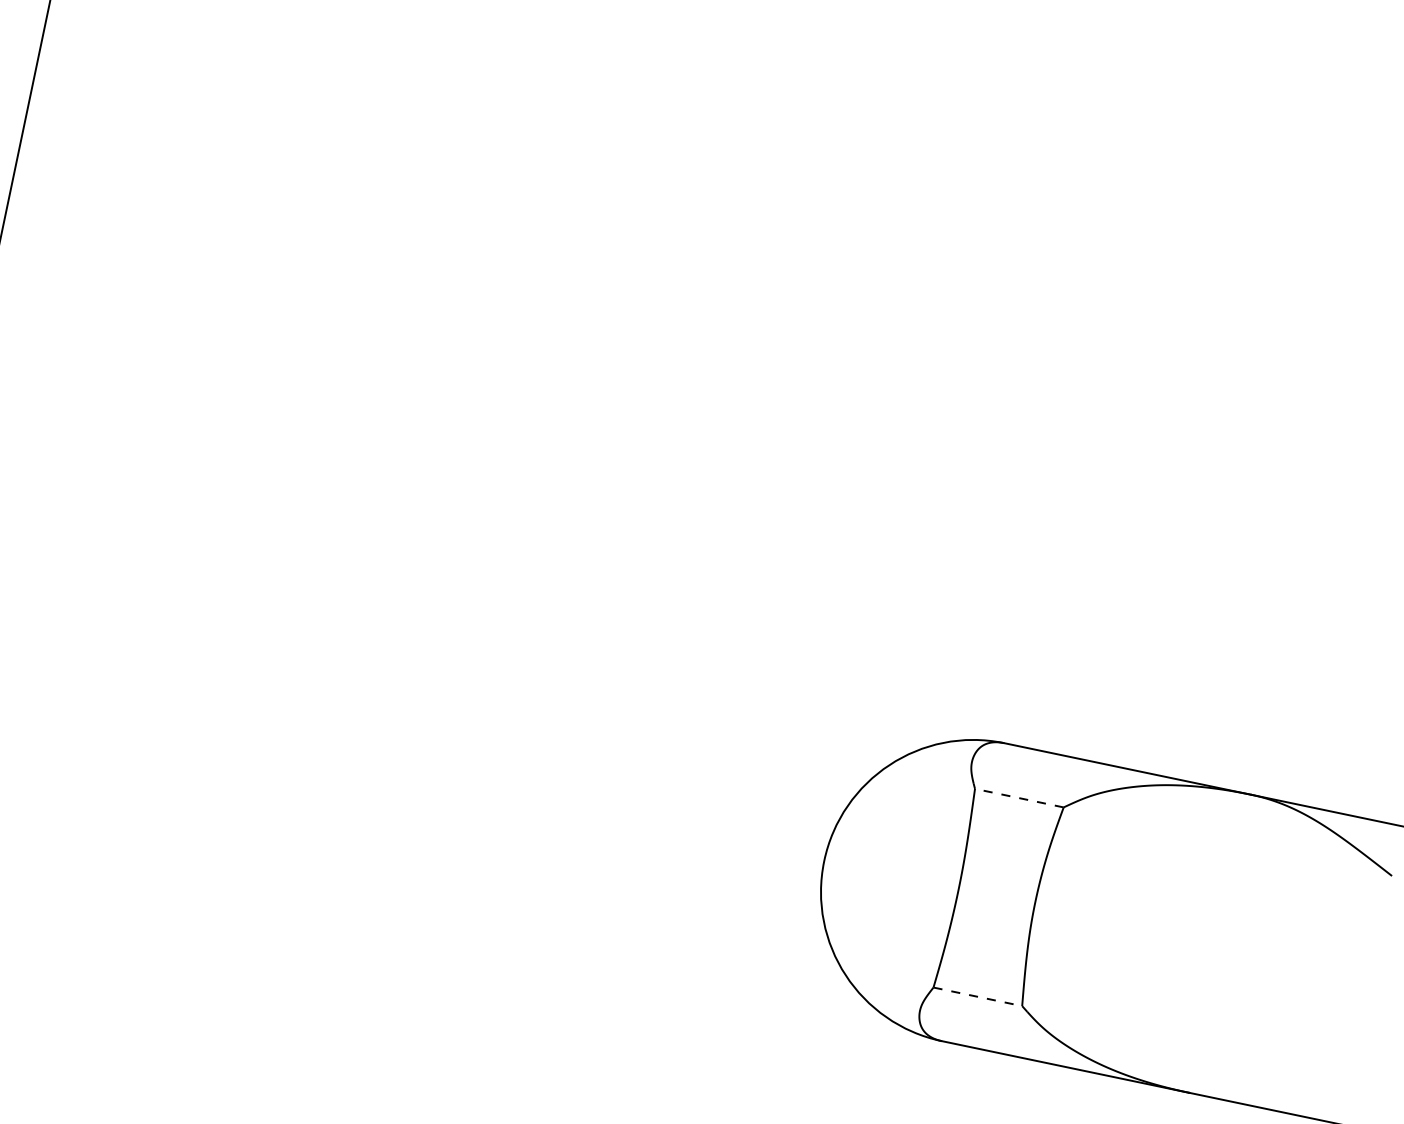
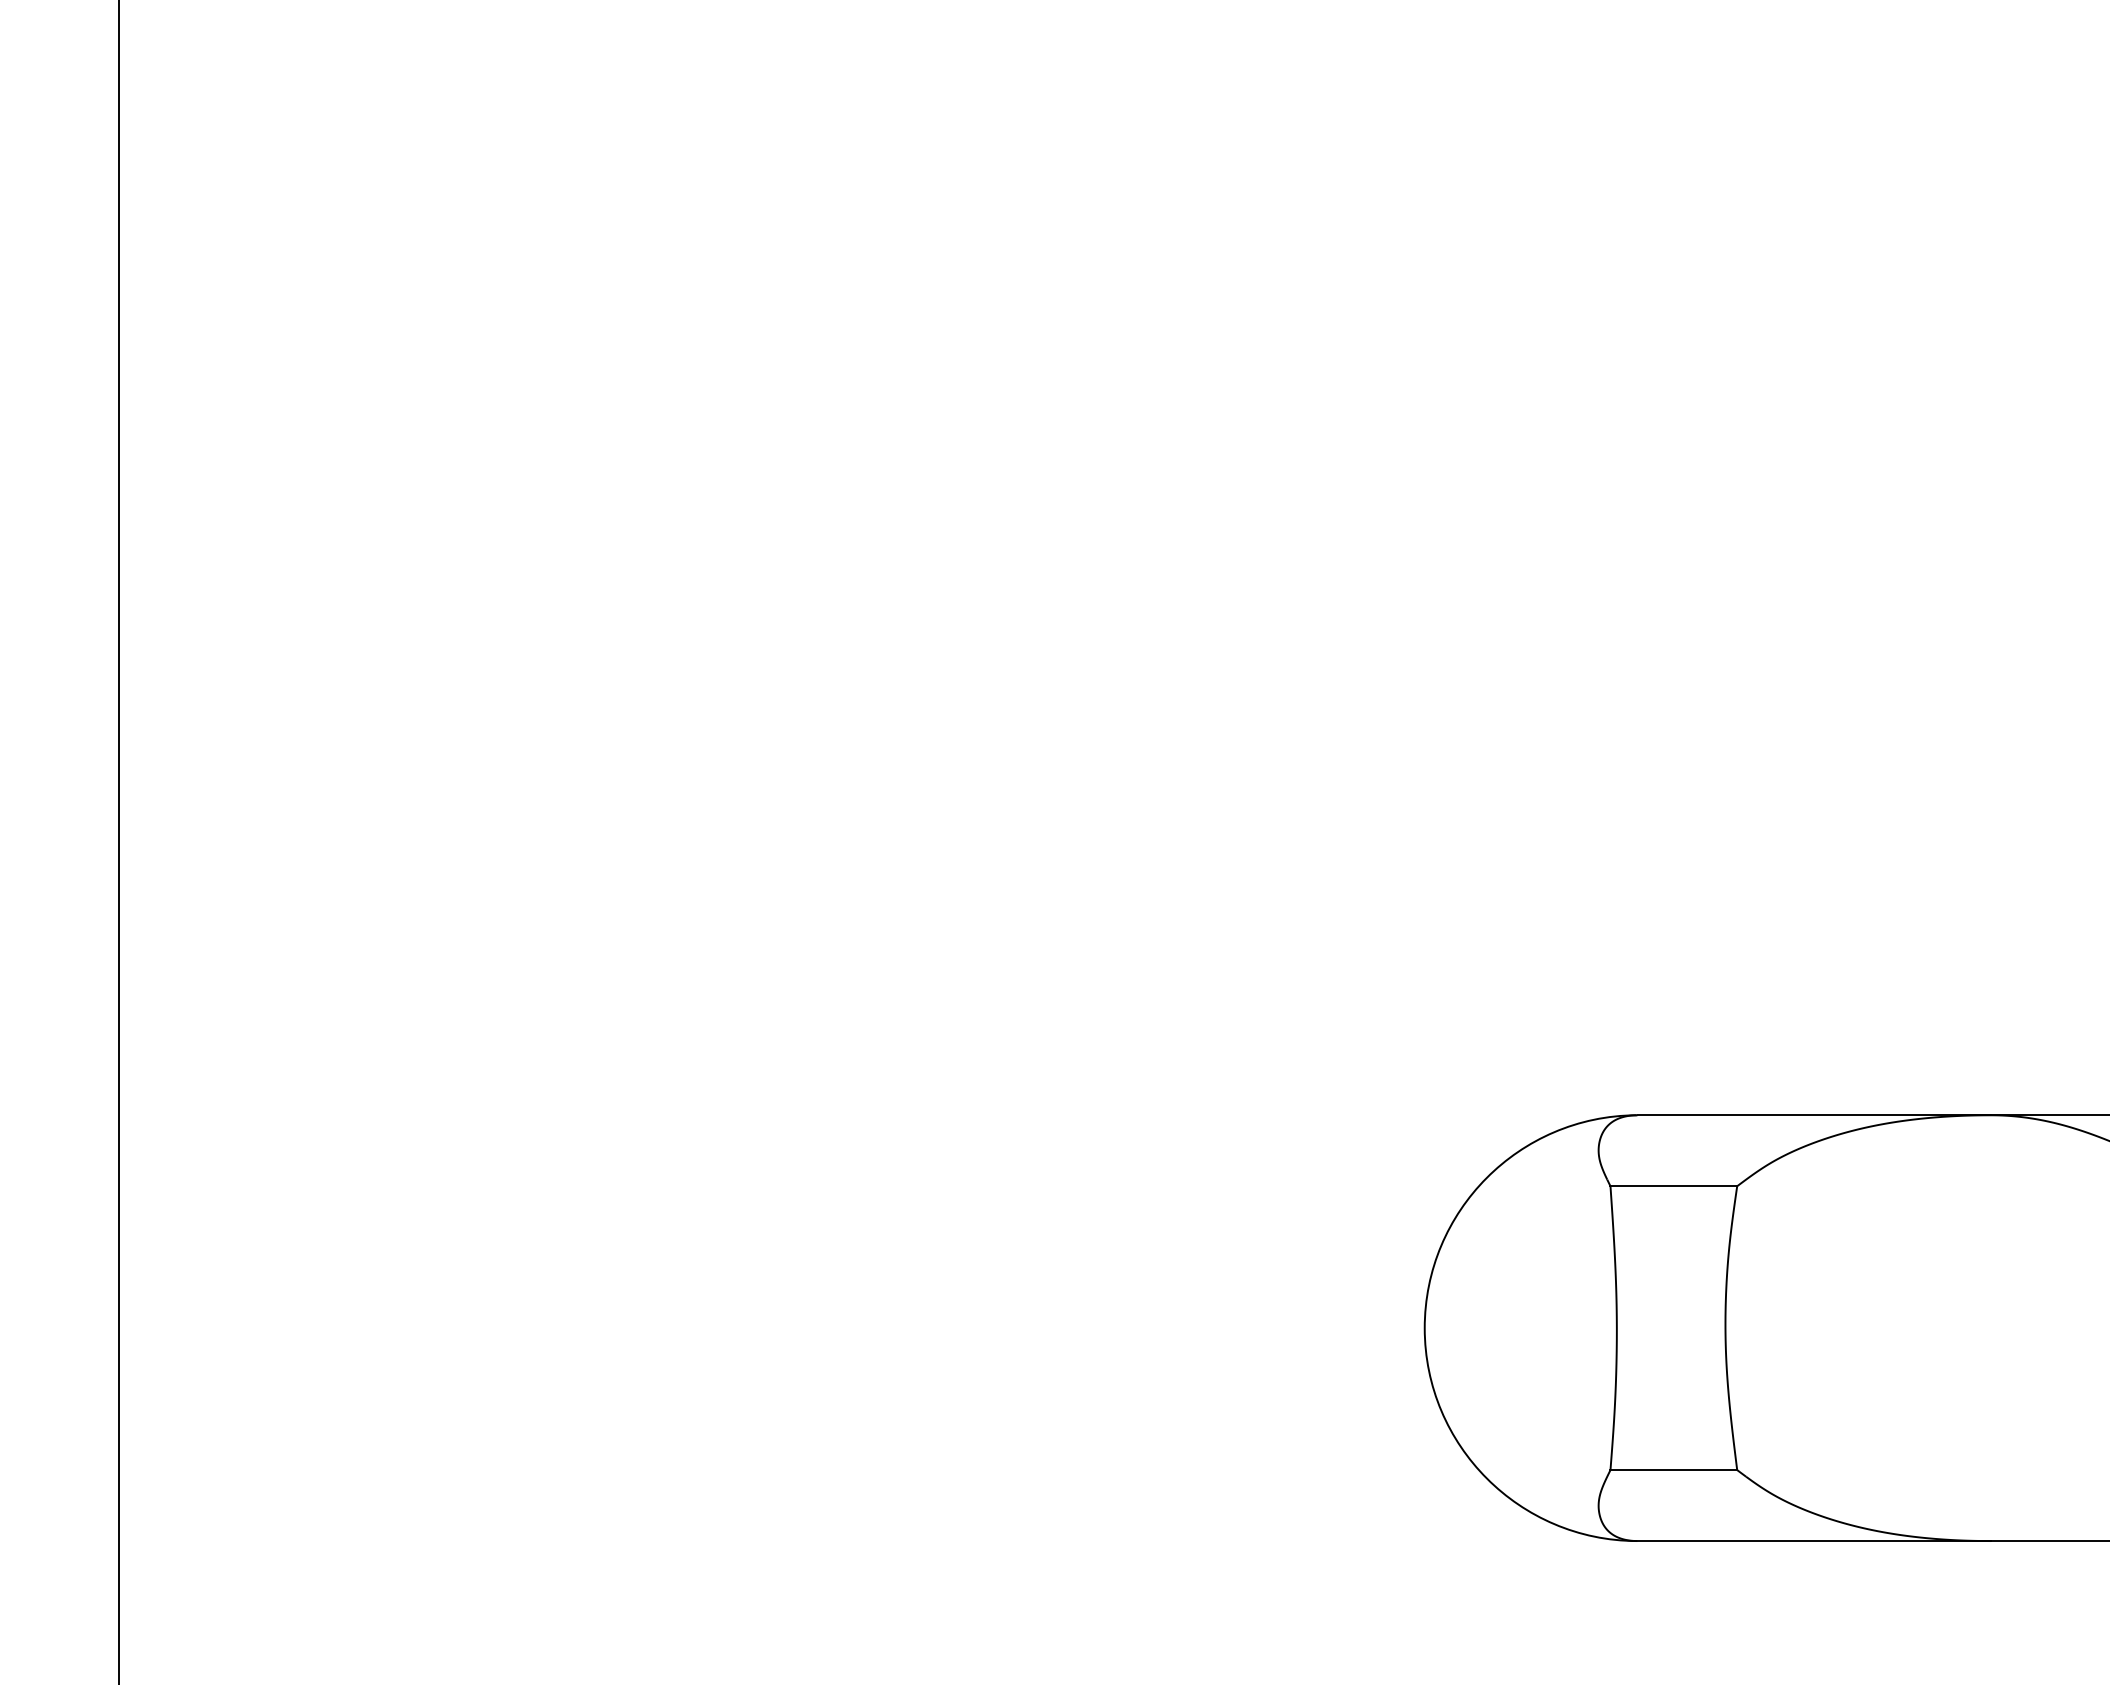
line: (1019, 798) -> (1673, 1186), dashed -> solid
line: (978, 997) -> (1674, 1470), dashed -> solid

